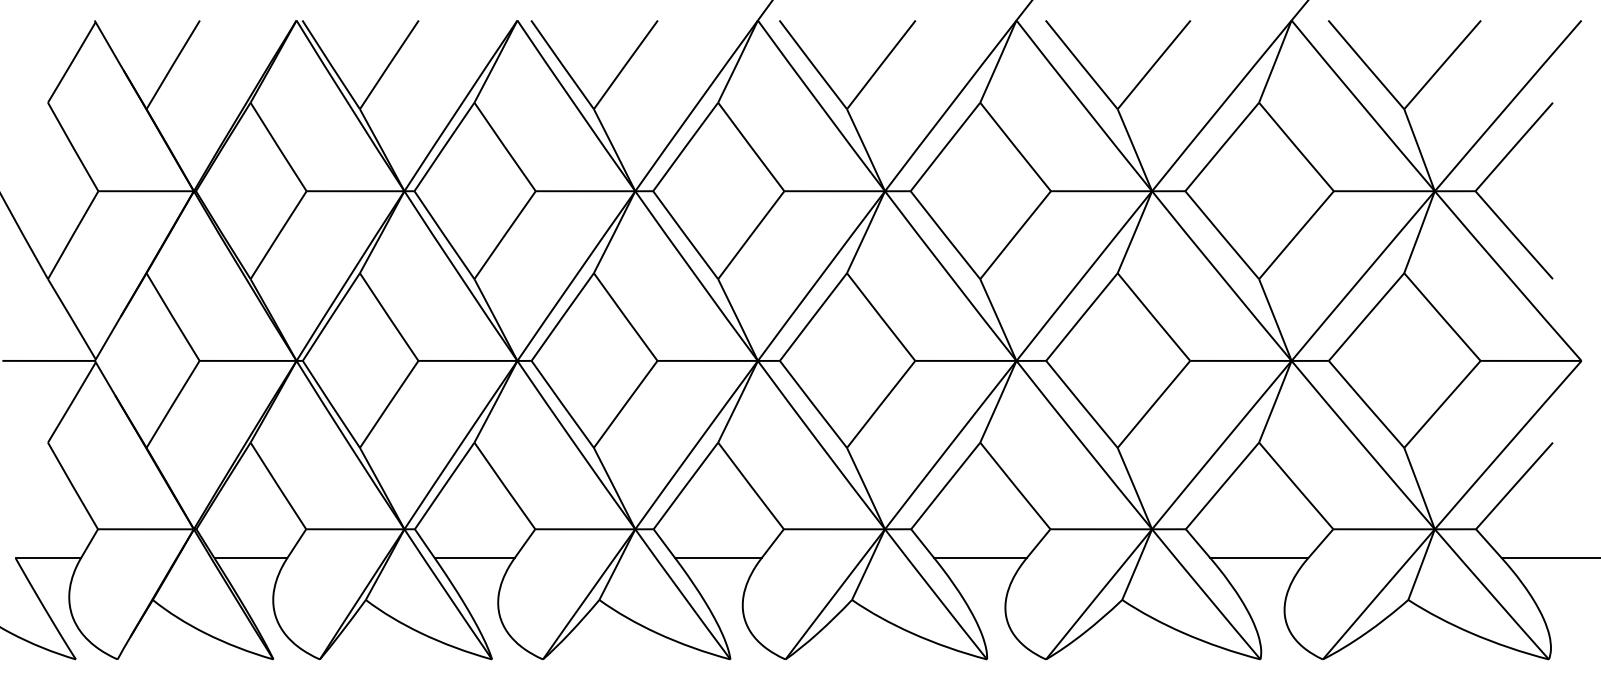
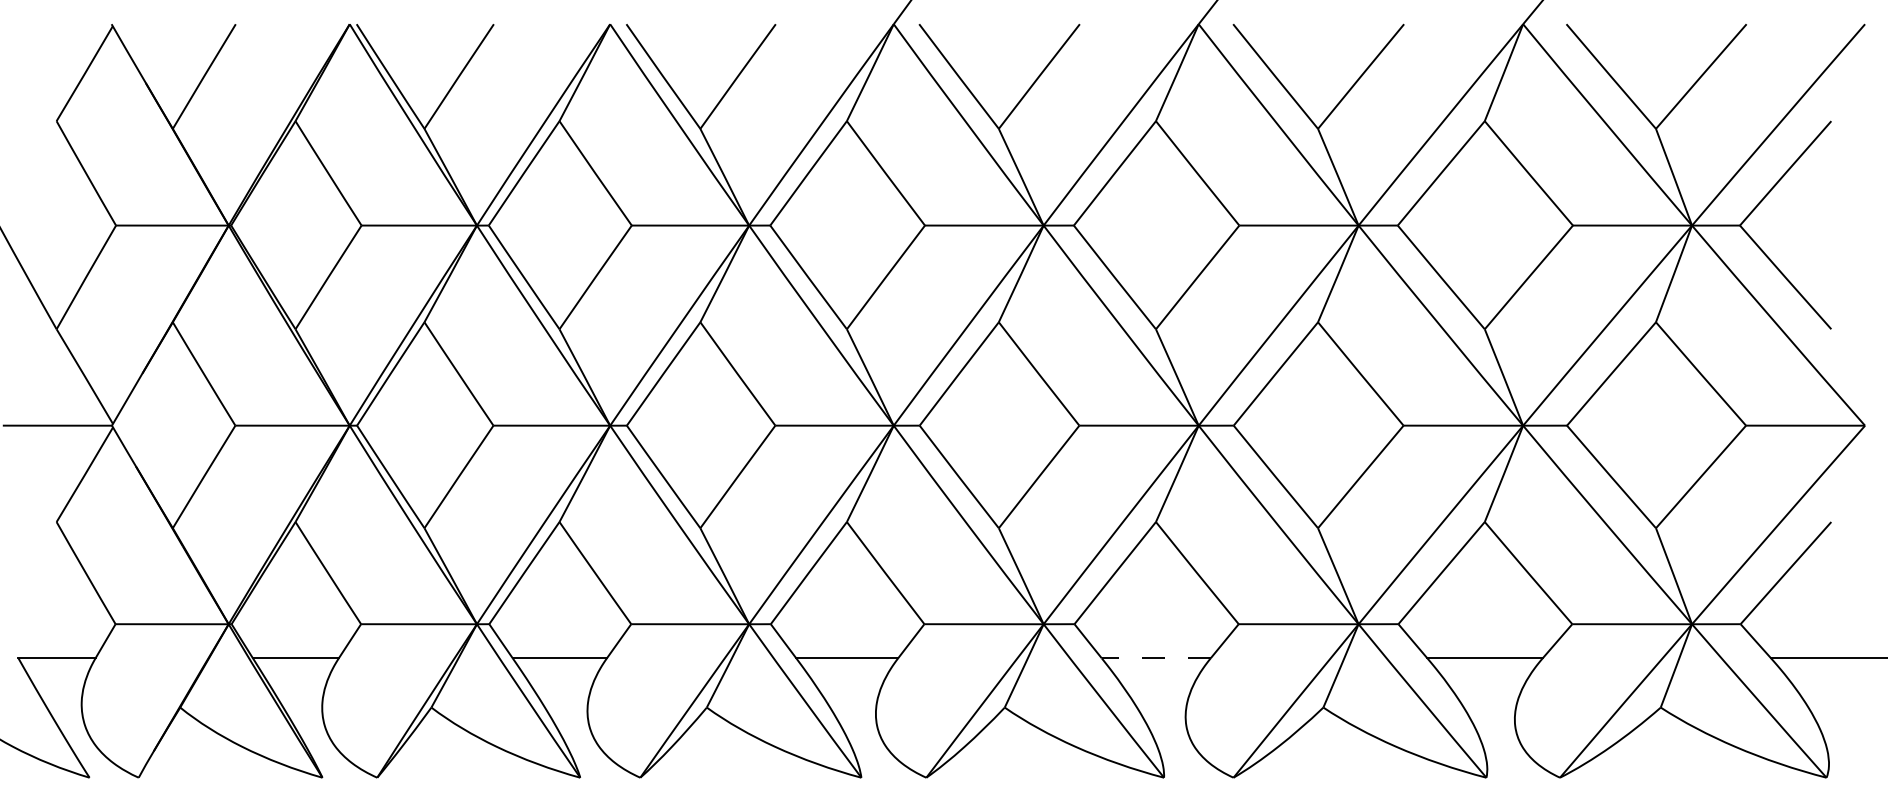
line: (979, 558) -> (1155, 658), solid -> dashed

